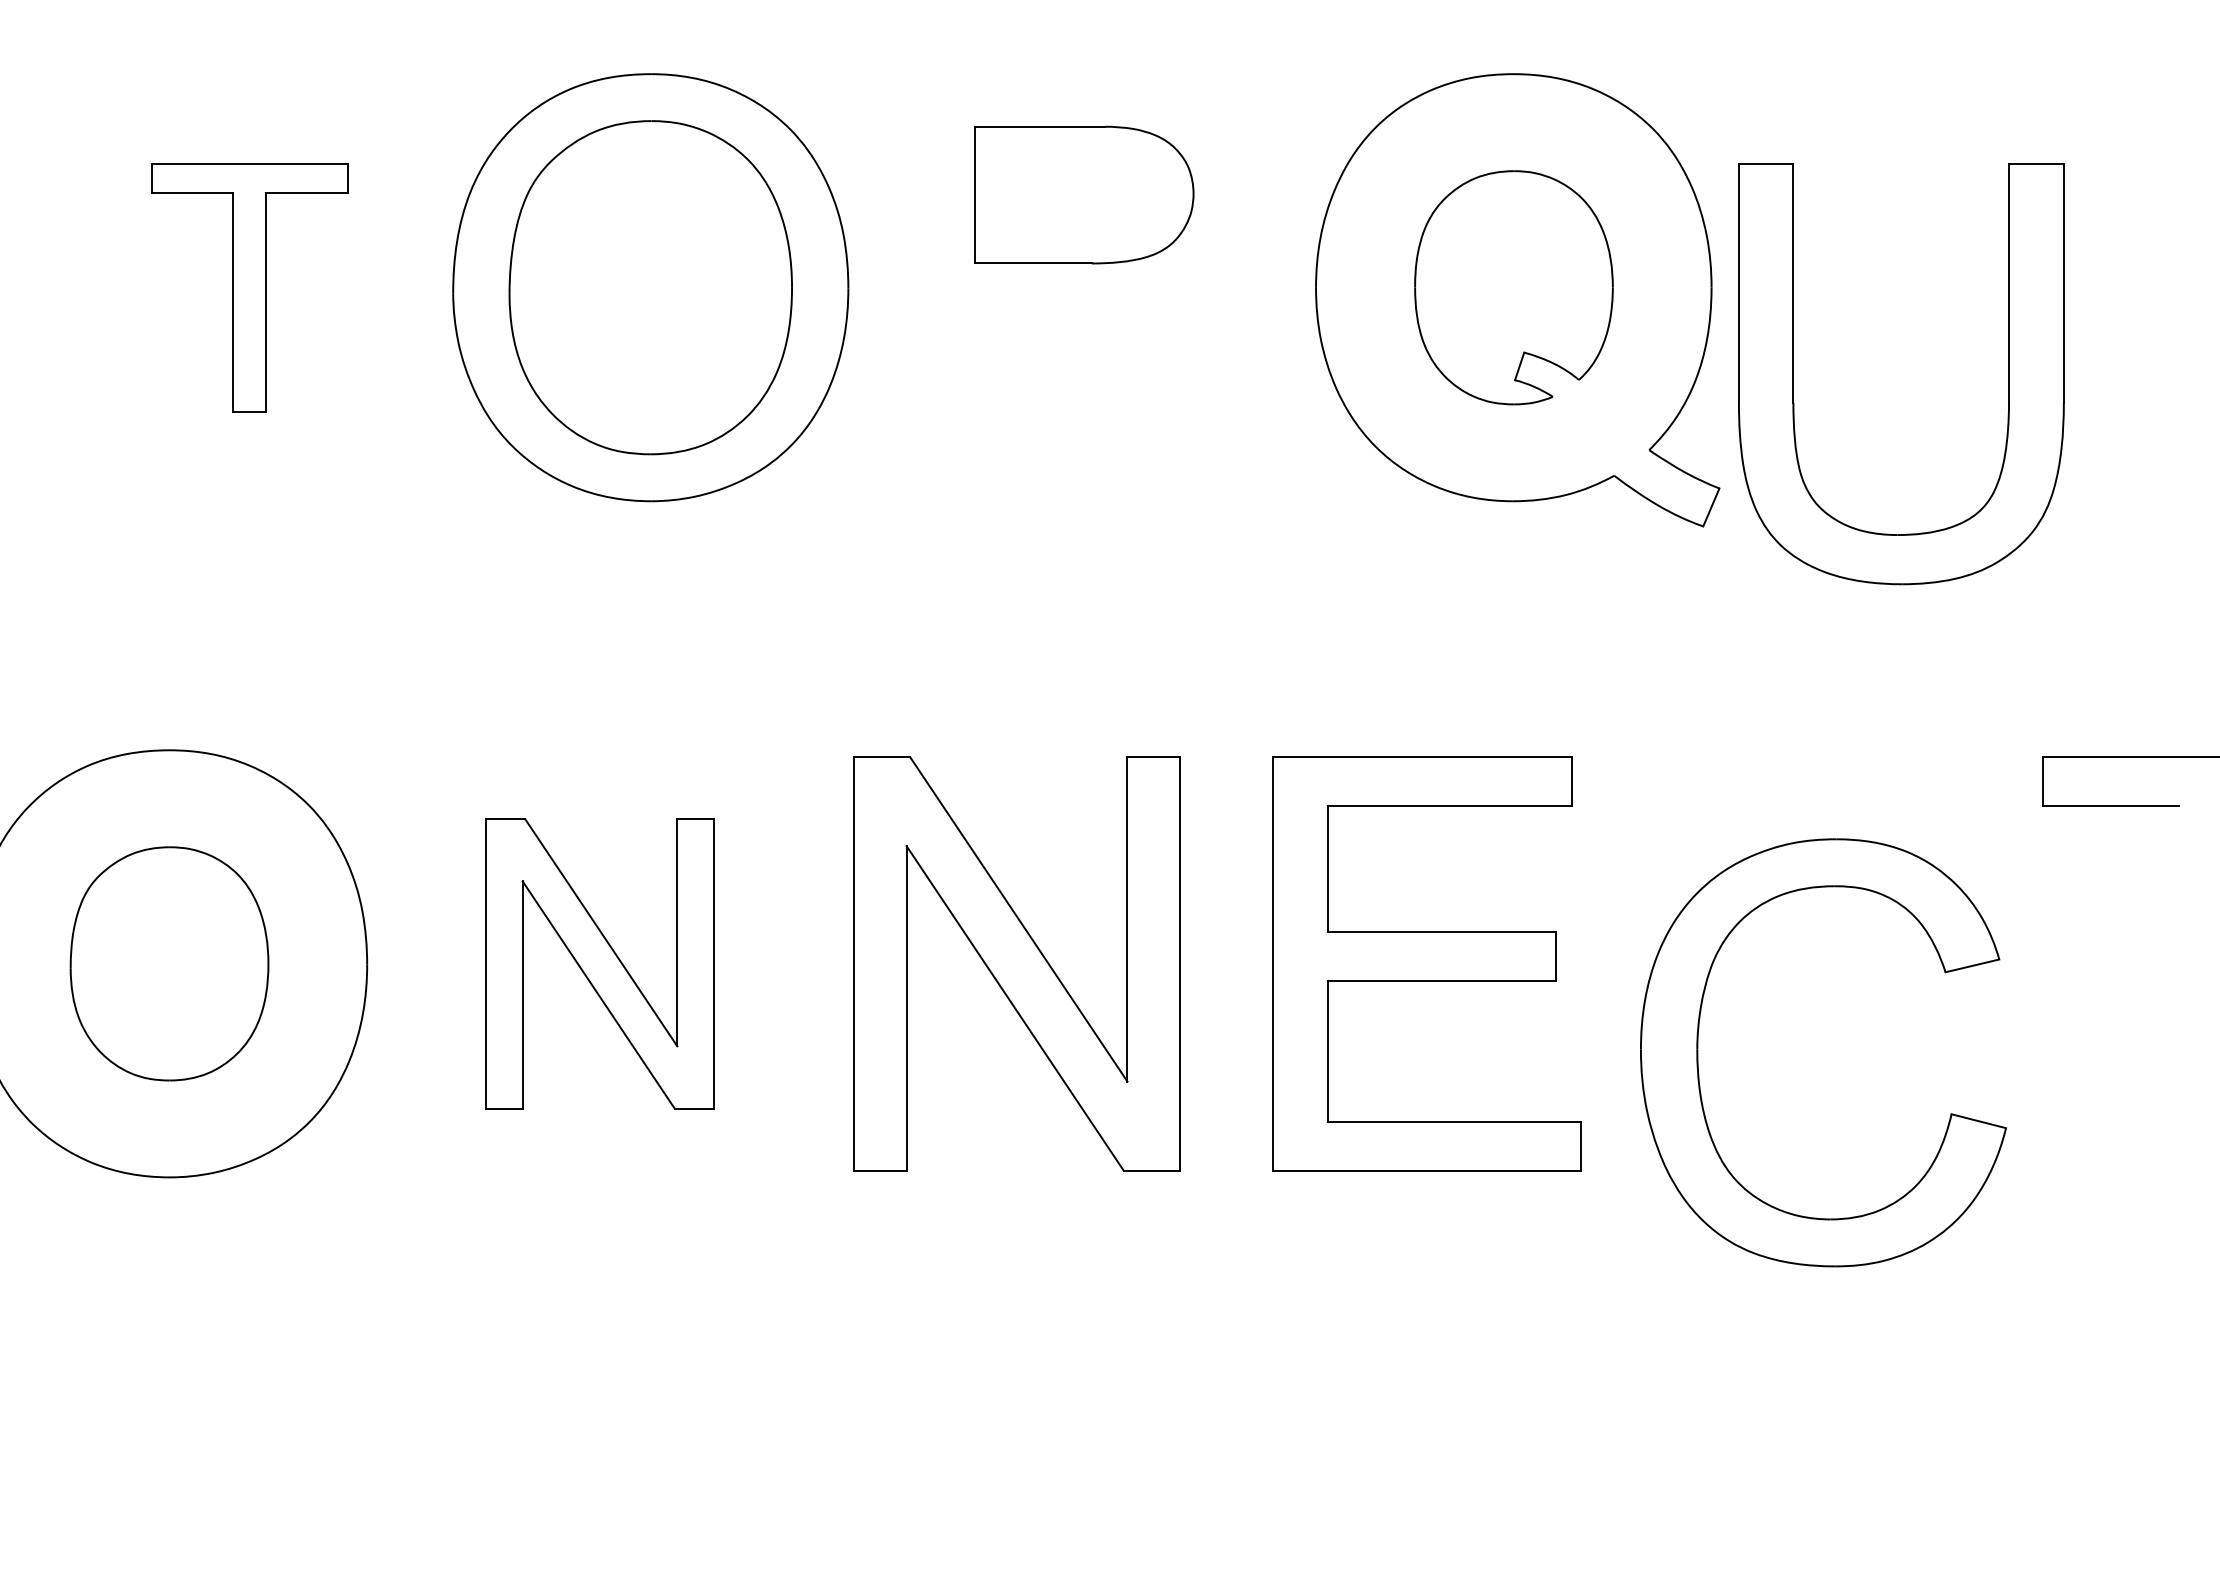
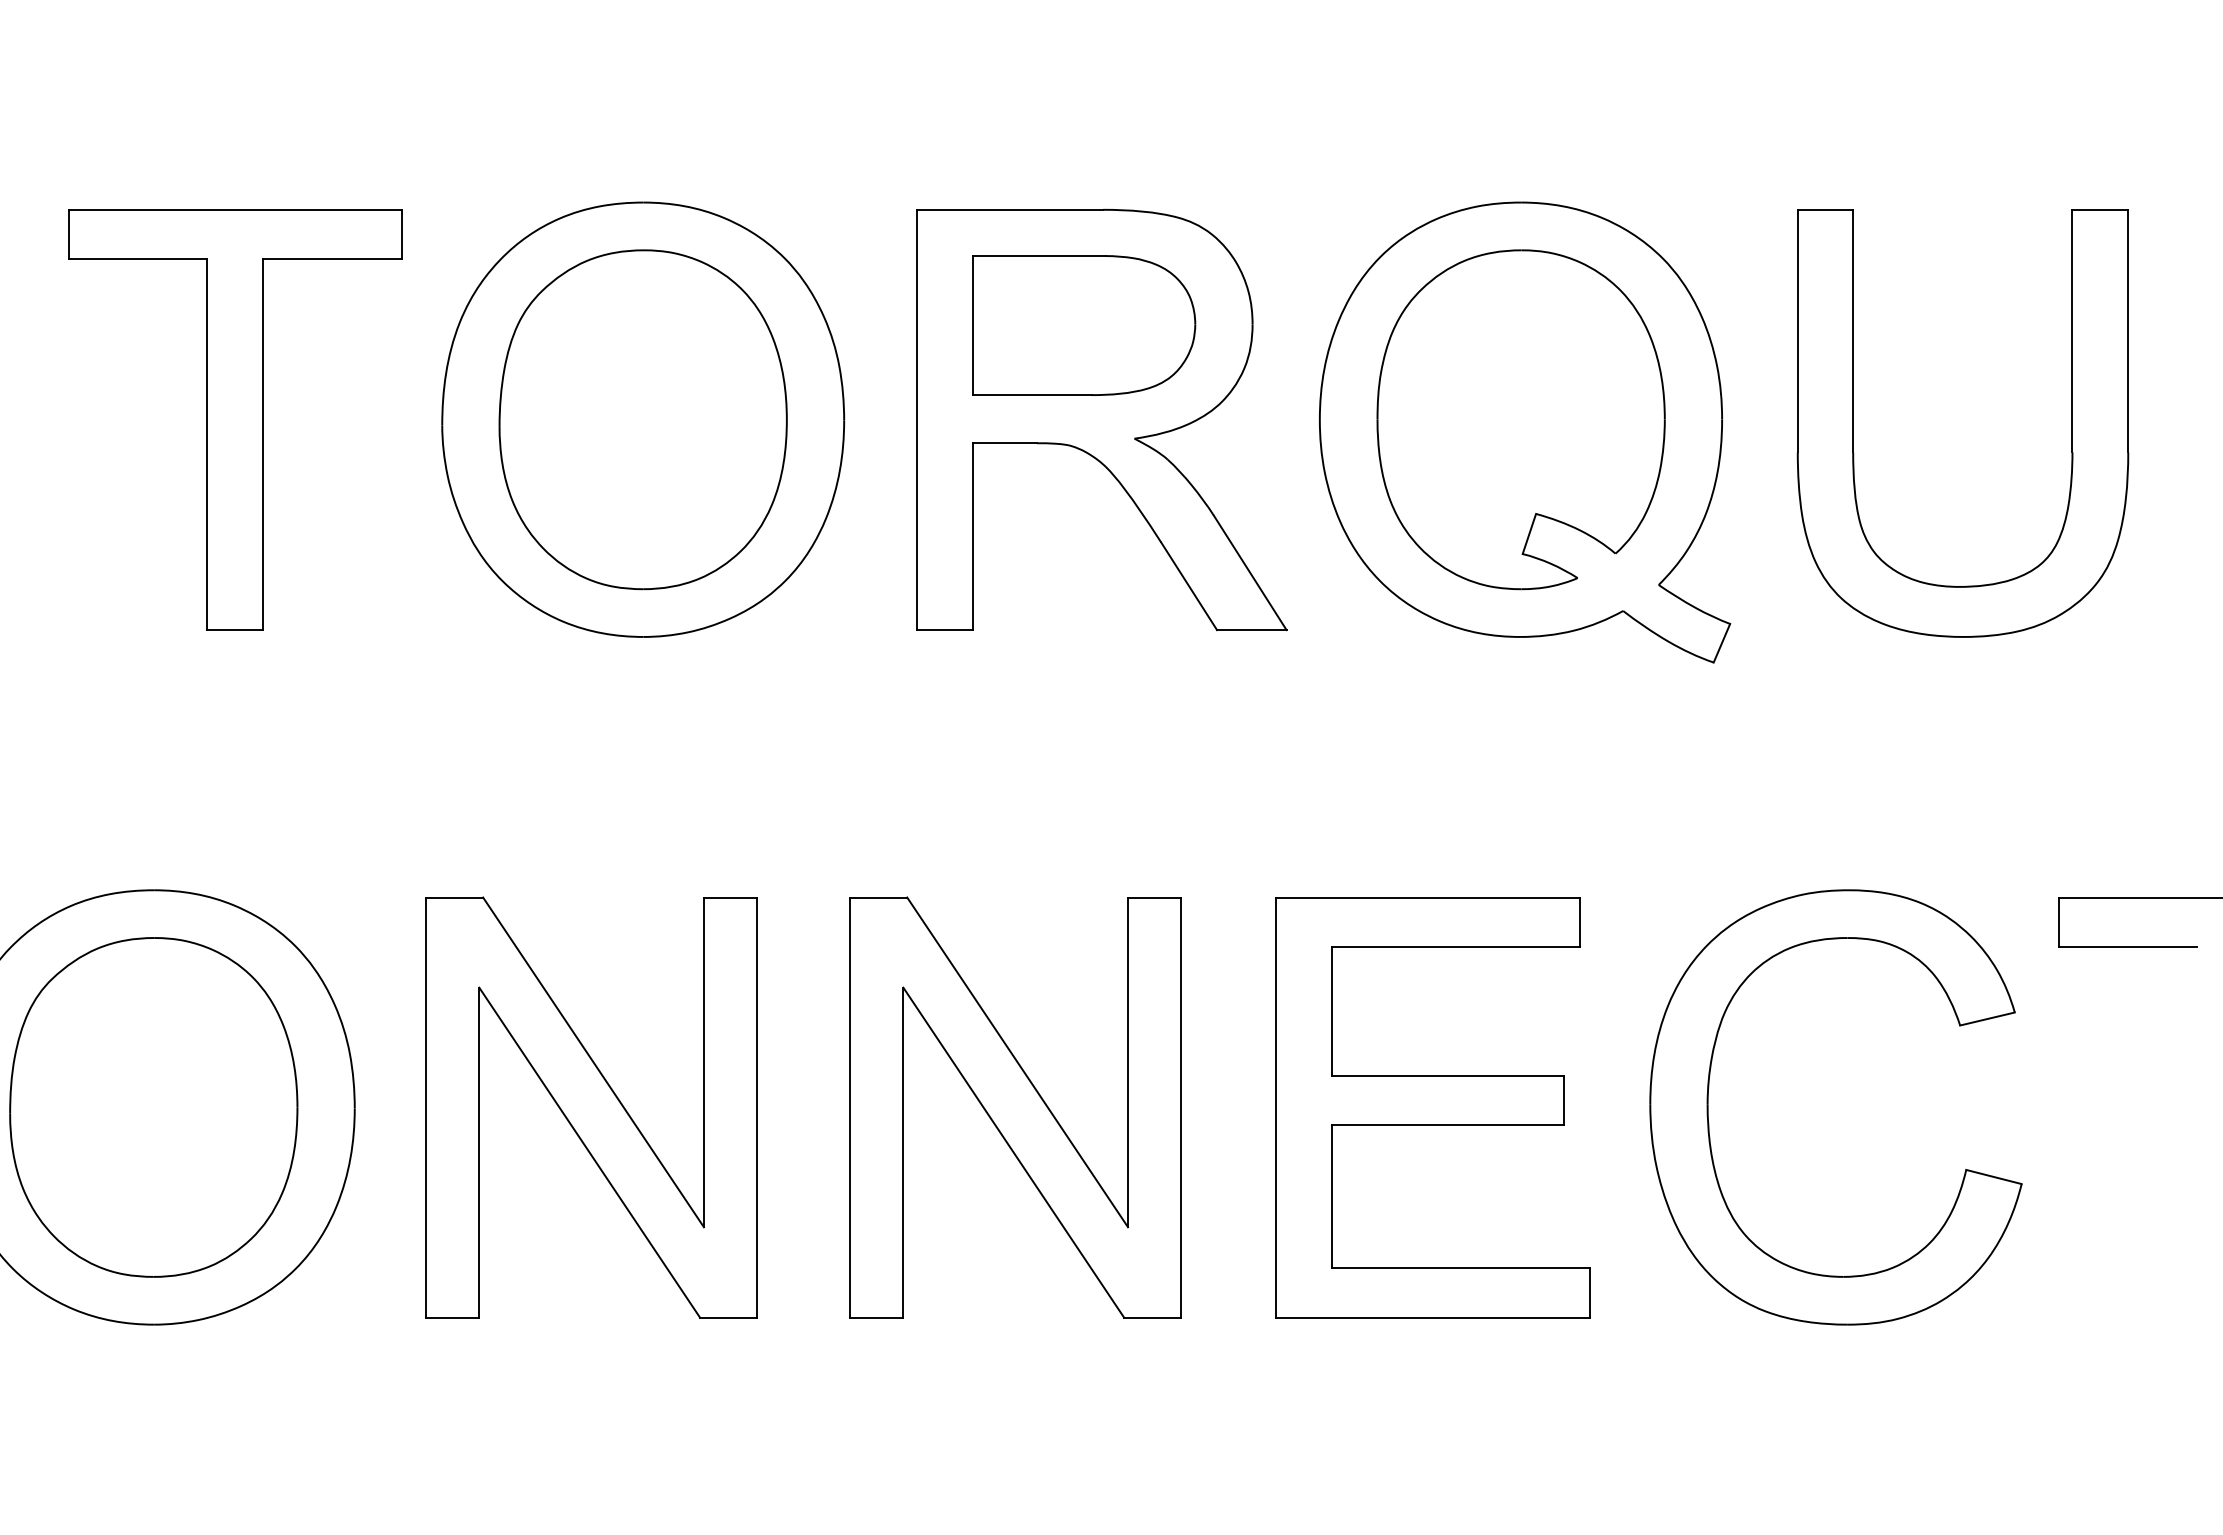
part: (249, 287) -> (235, 419), size x1.67
part: (1101, 287) -> (1101, 419), added
part: (1513, 287) -> (1520, 419), size x1.43
part: (2008, 374) -> (2071, 423), moved
part: (169, 963) -> (153, 1107), size x1.43
part: (599, 963) -> (591, 1107), size x1.43
part: (1698, 1052) -> (1708, 1107), moved

